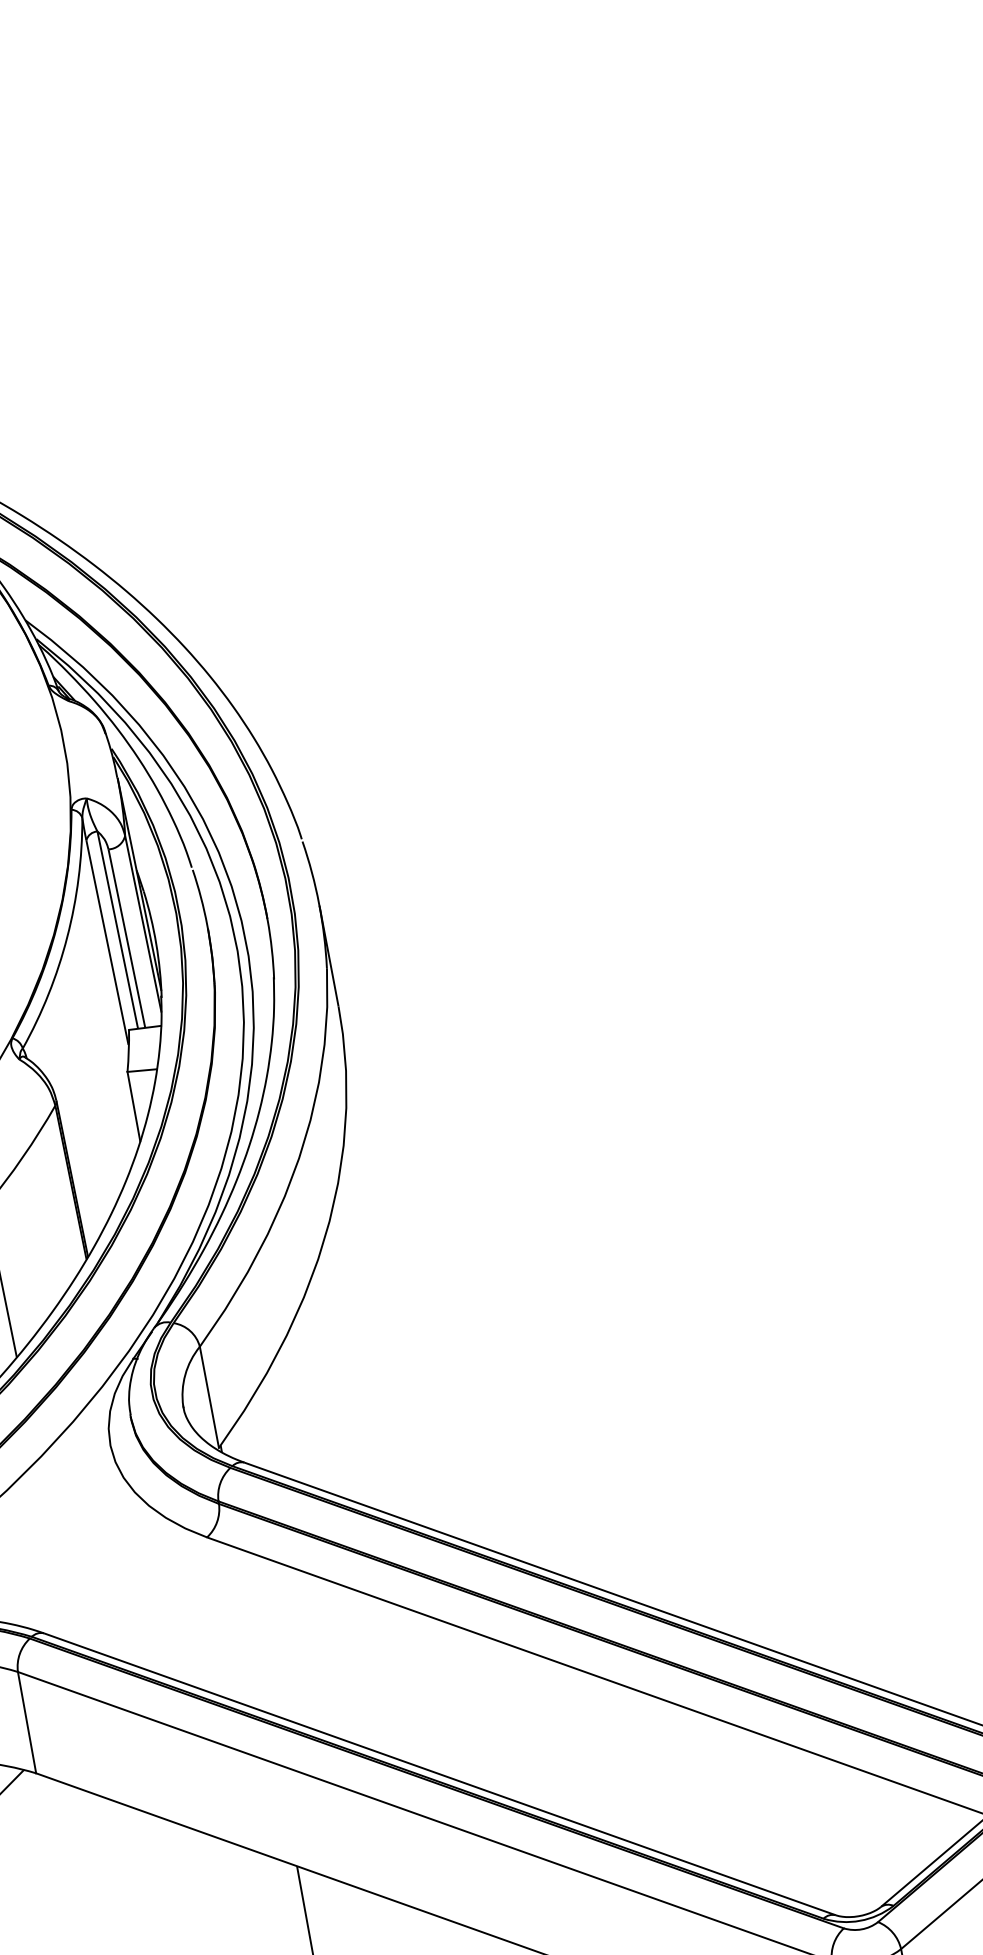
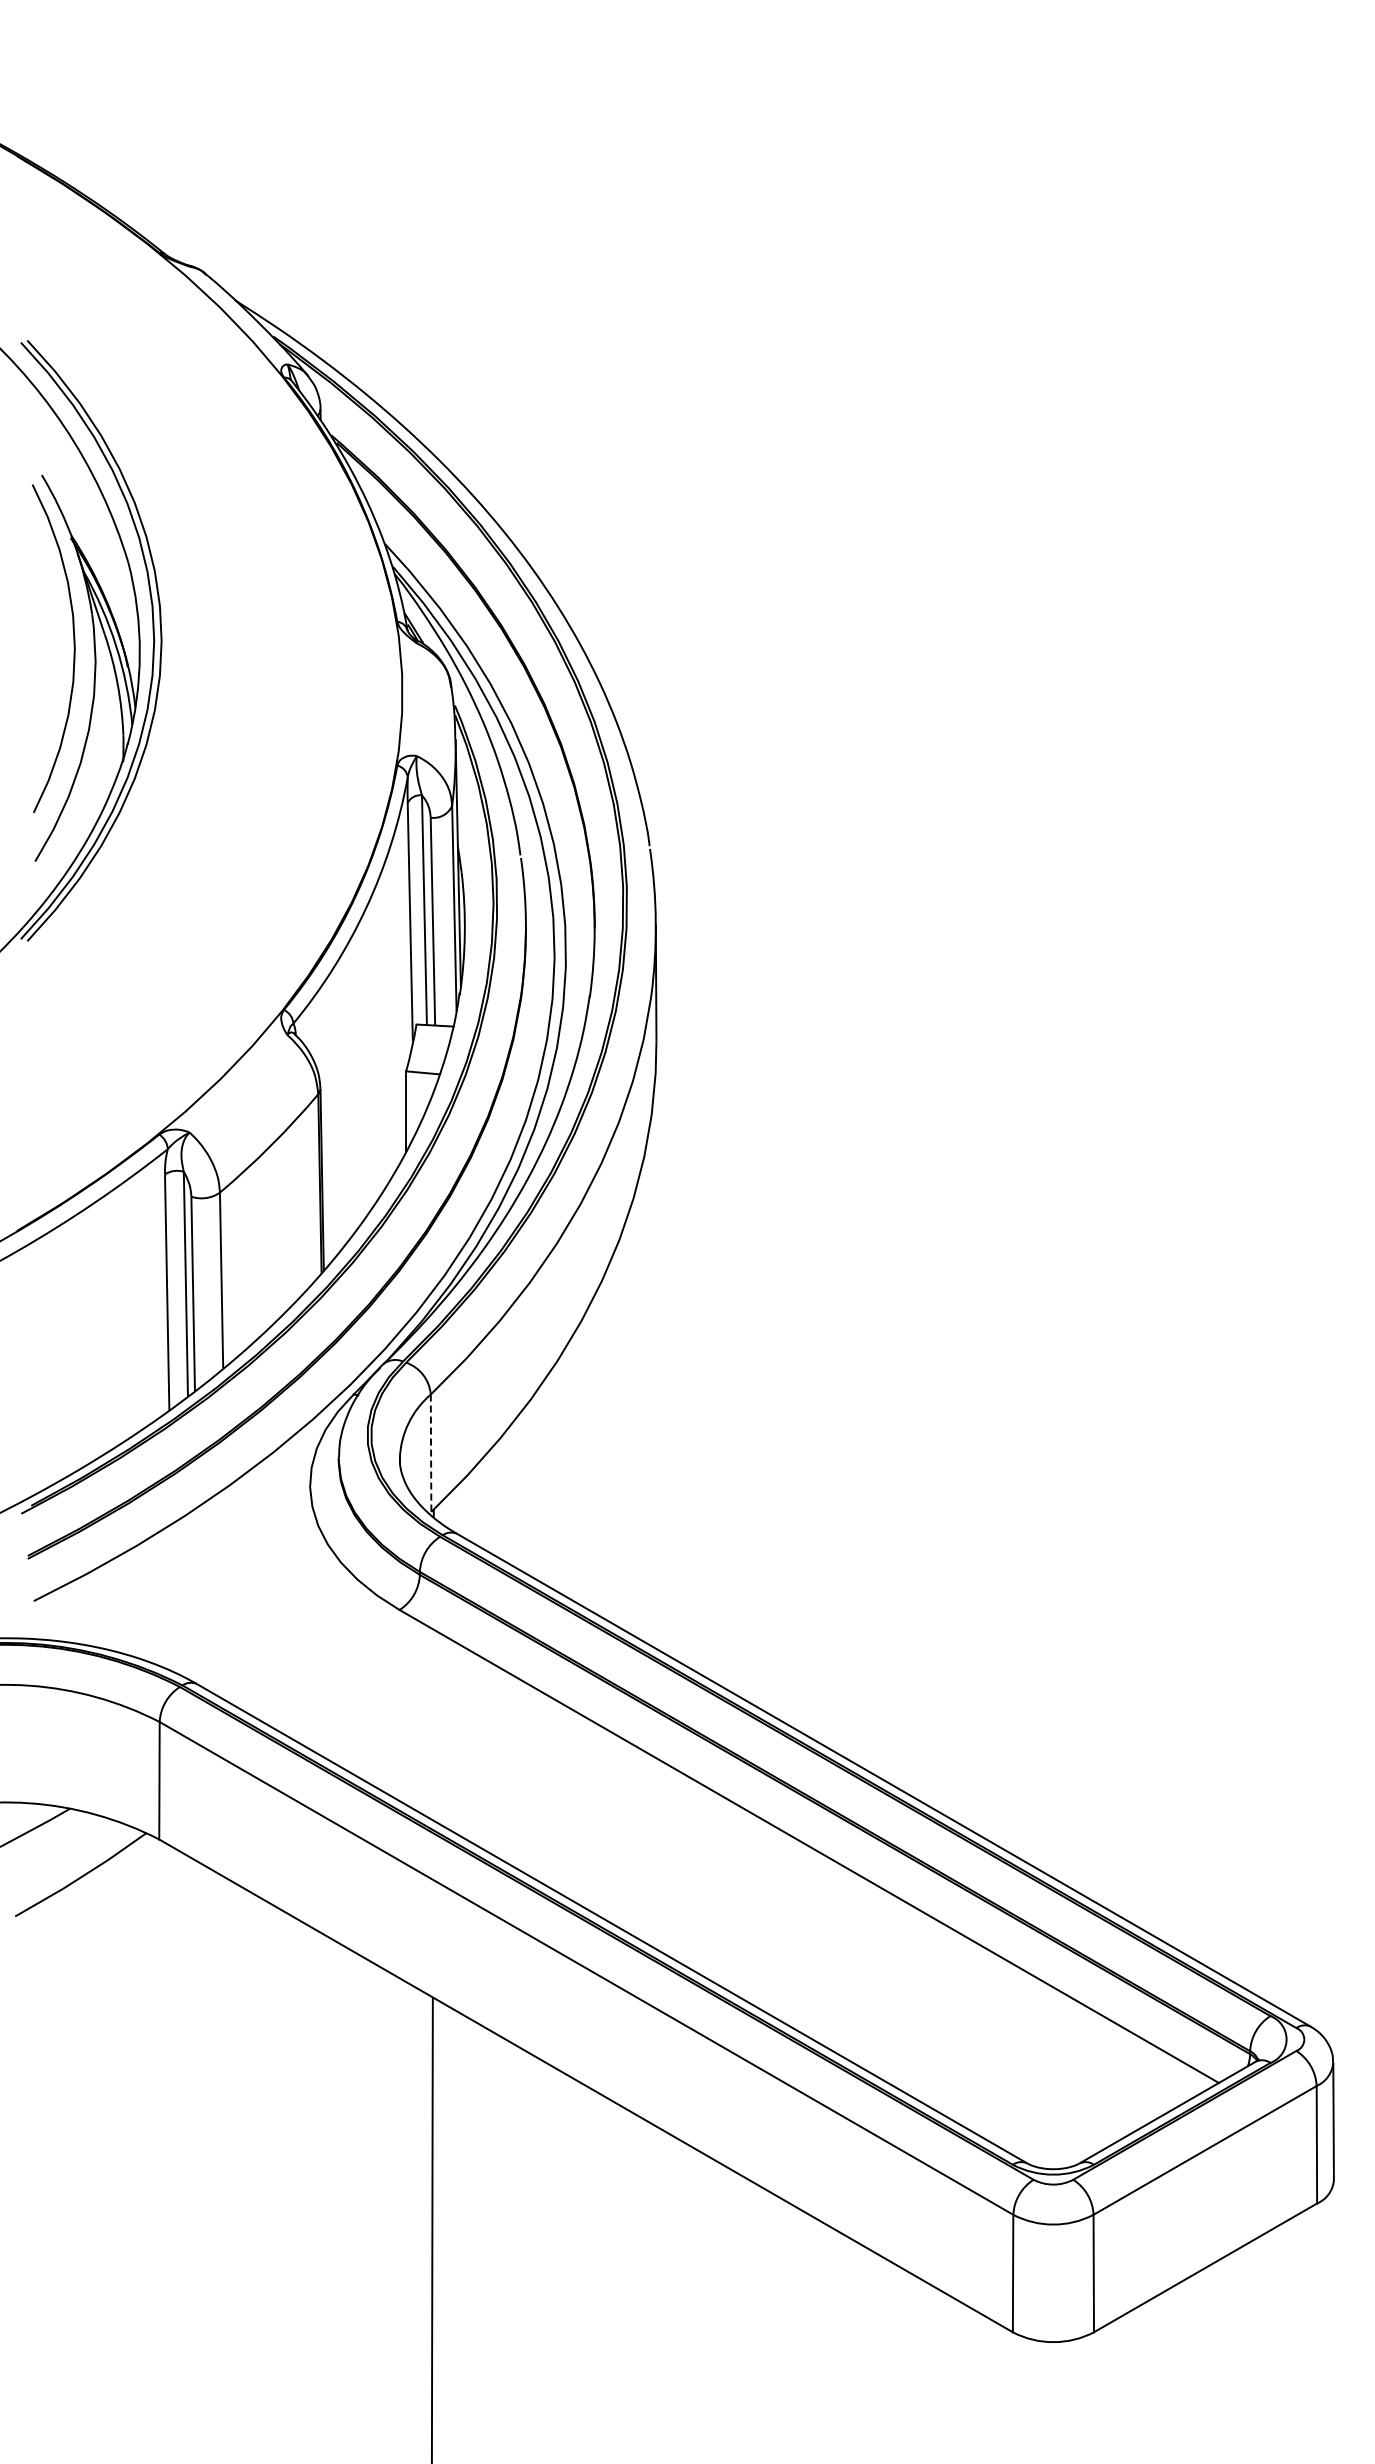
line: (209, 1397) -> (431, 1453), solid -> dashed

